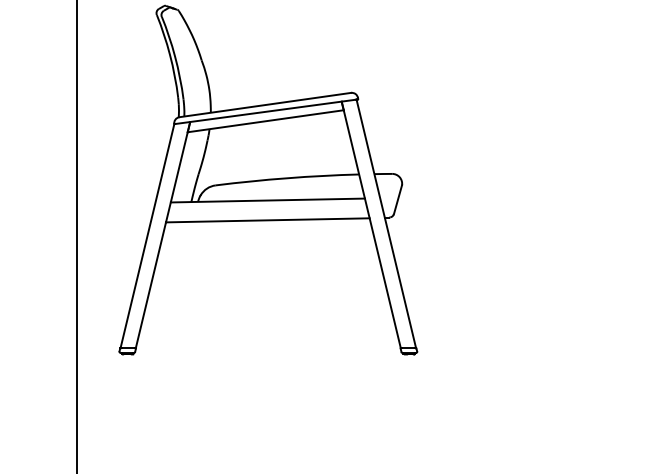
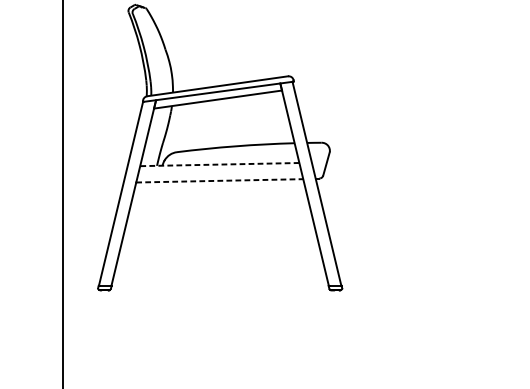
line: (267, 200) -> (219, 164), solid -> dashed
line: (267, 220) -> (219, 180), solid -> dashed

